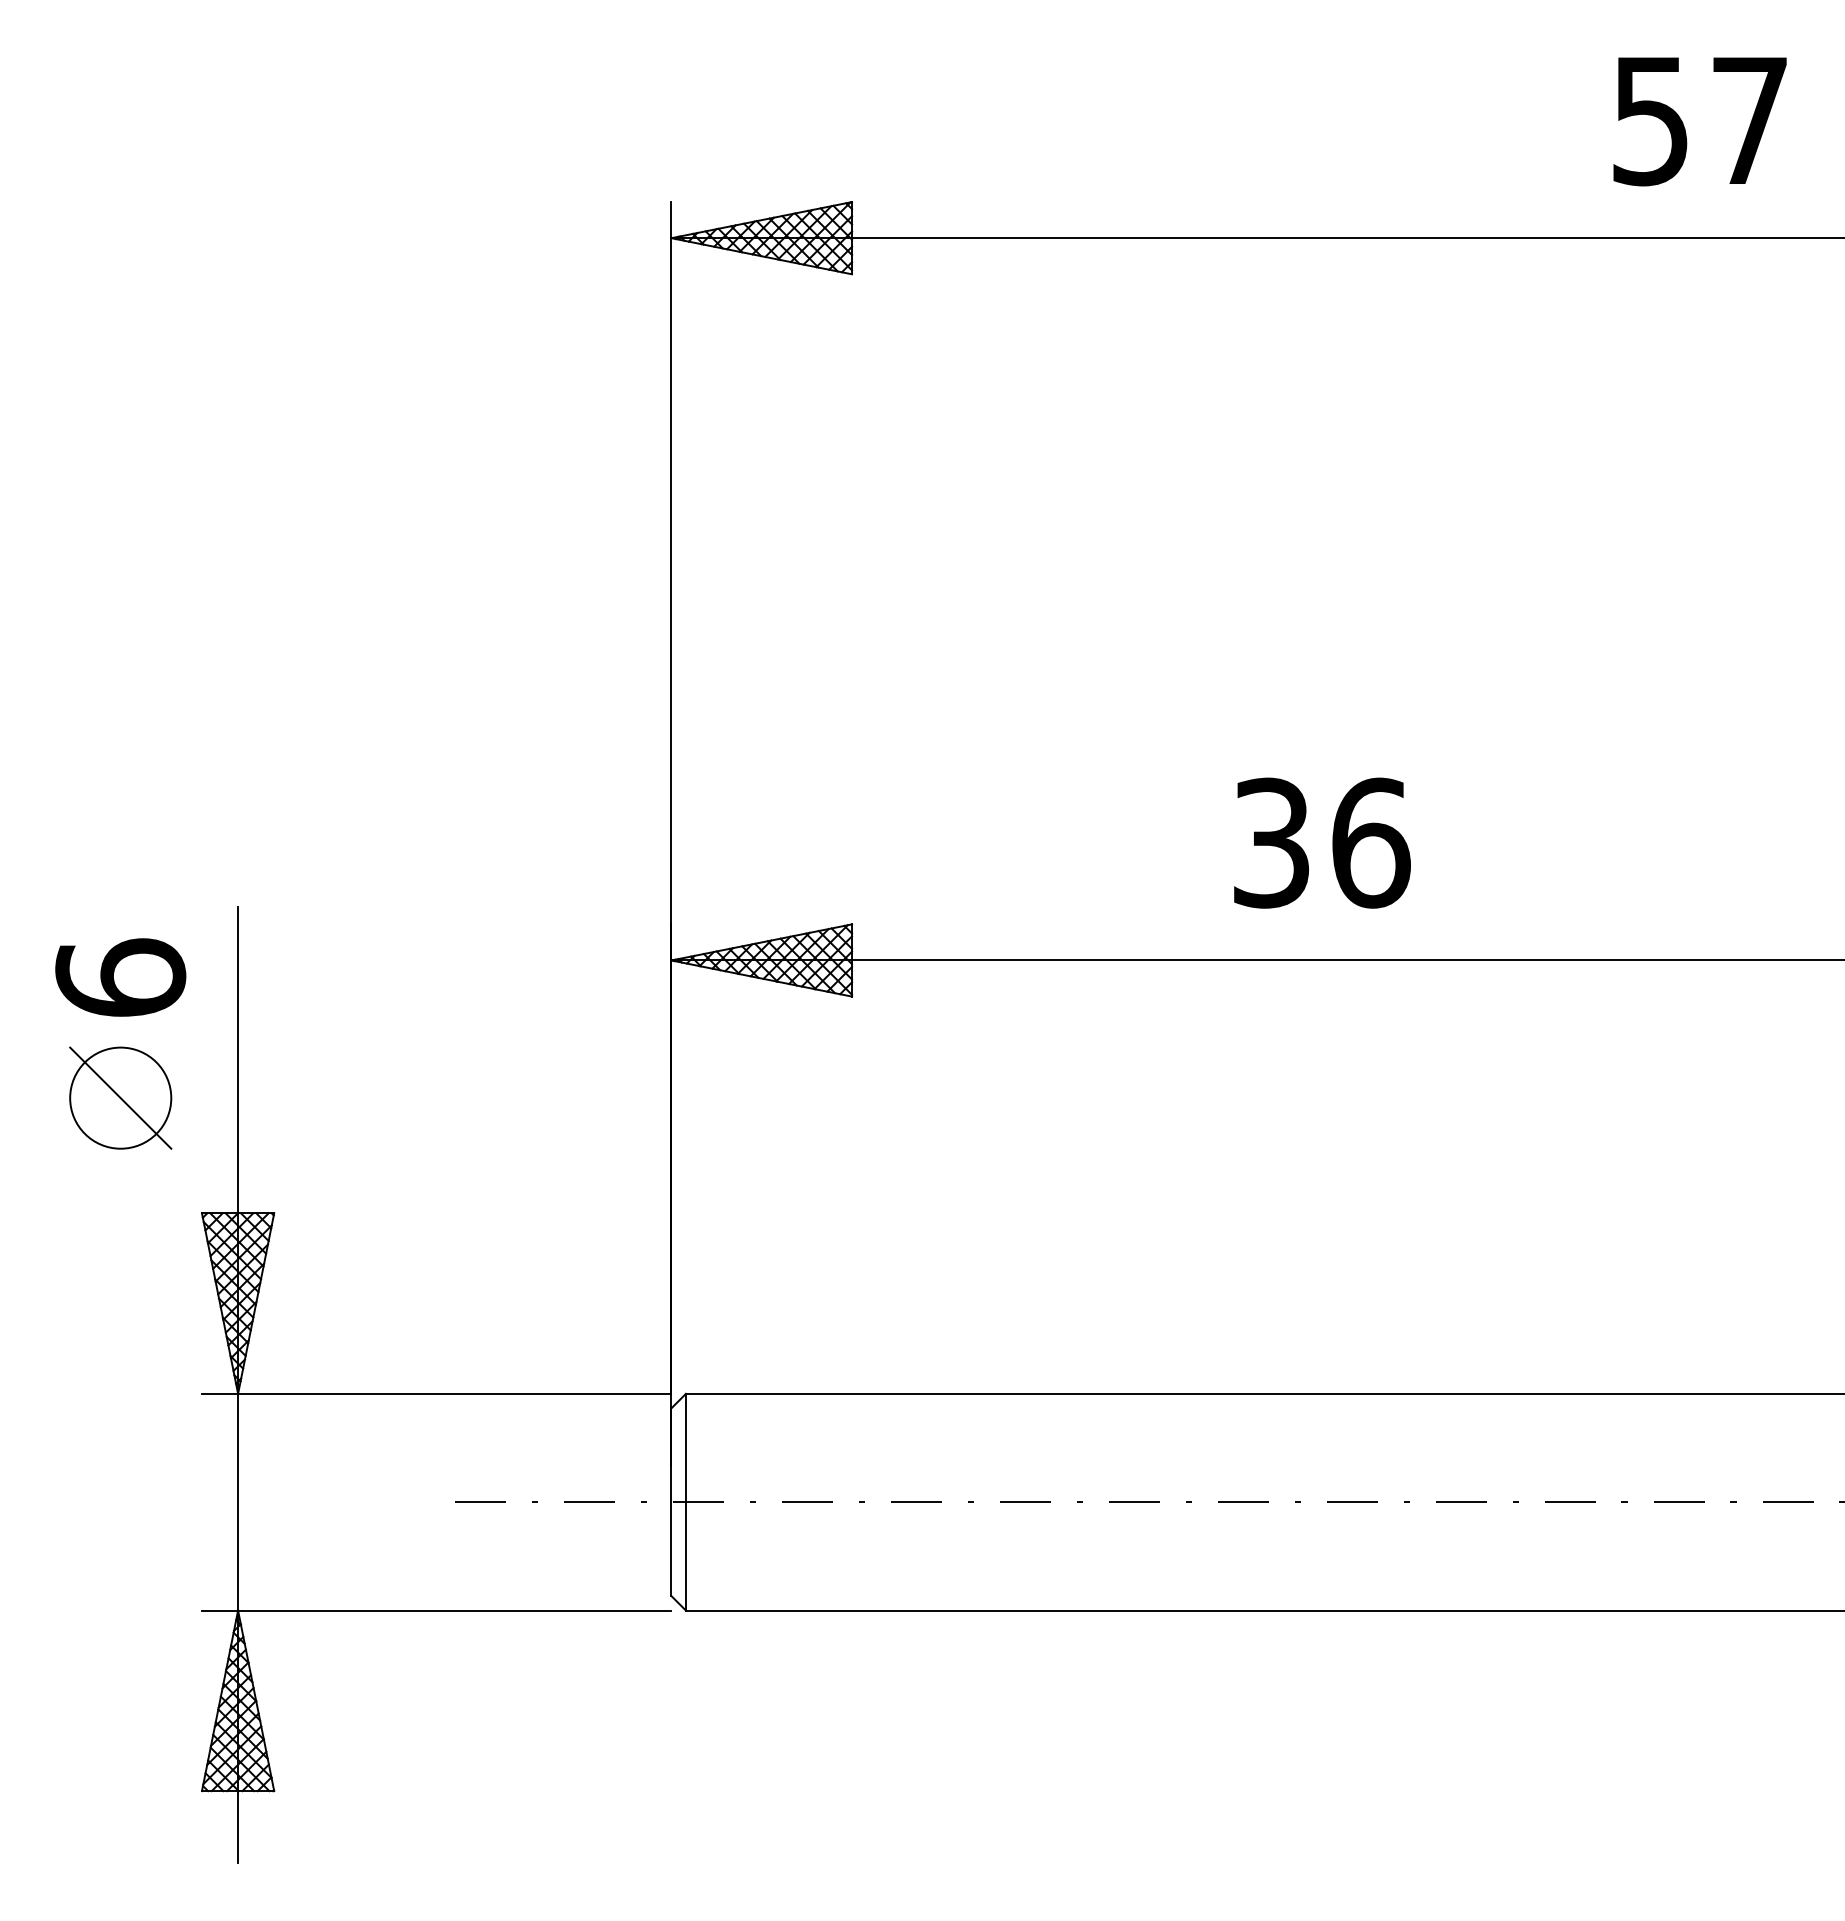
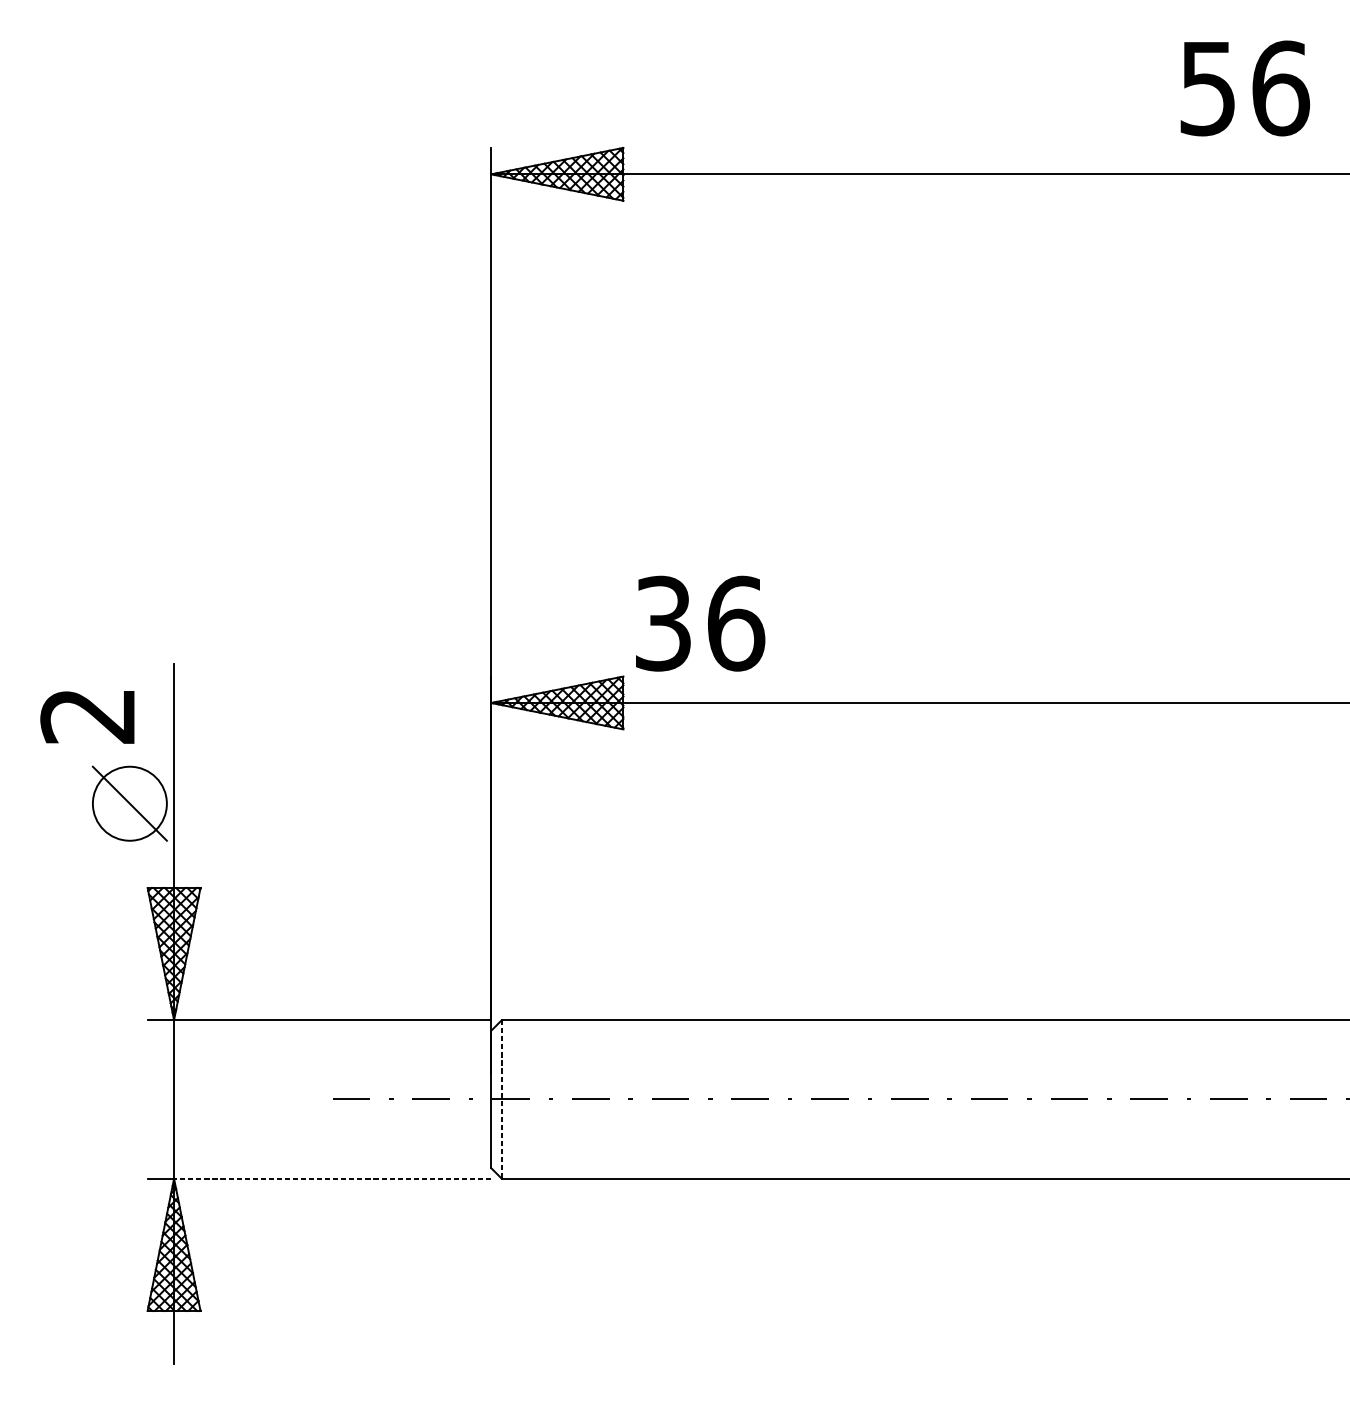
text: (1750, 120) -> (1281, 88), 57 -> 56
text: (1322, 842) -> (700, 623), moved
text: (120, 977) -> (88, 715), 6 -> 2
part: (120, 1097) -> (129, 803), moved
line: (685, 1502) -> (501, 1099), solid -> dashed
line: (454, 1610) -> (332, 1178), solid -> dashed

